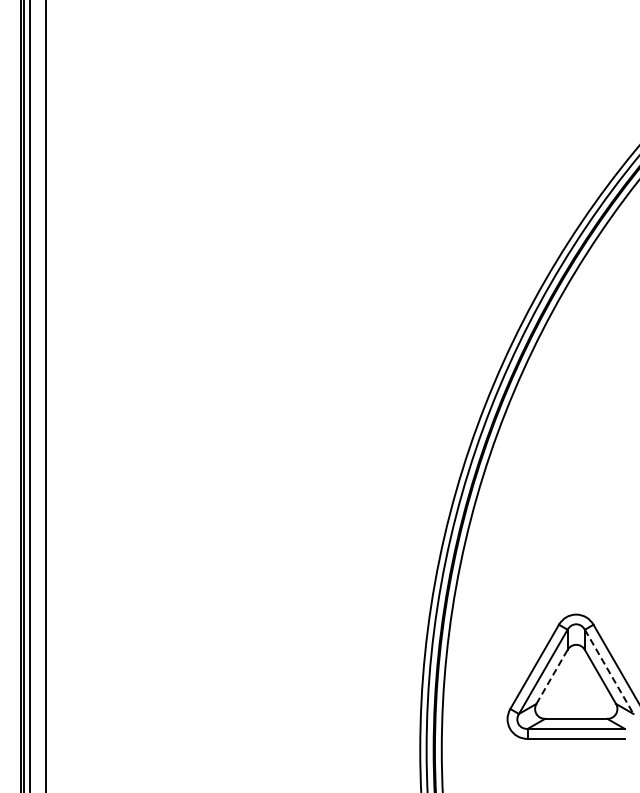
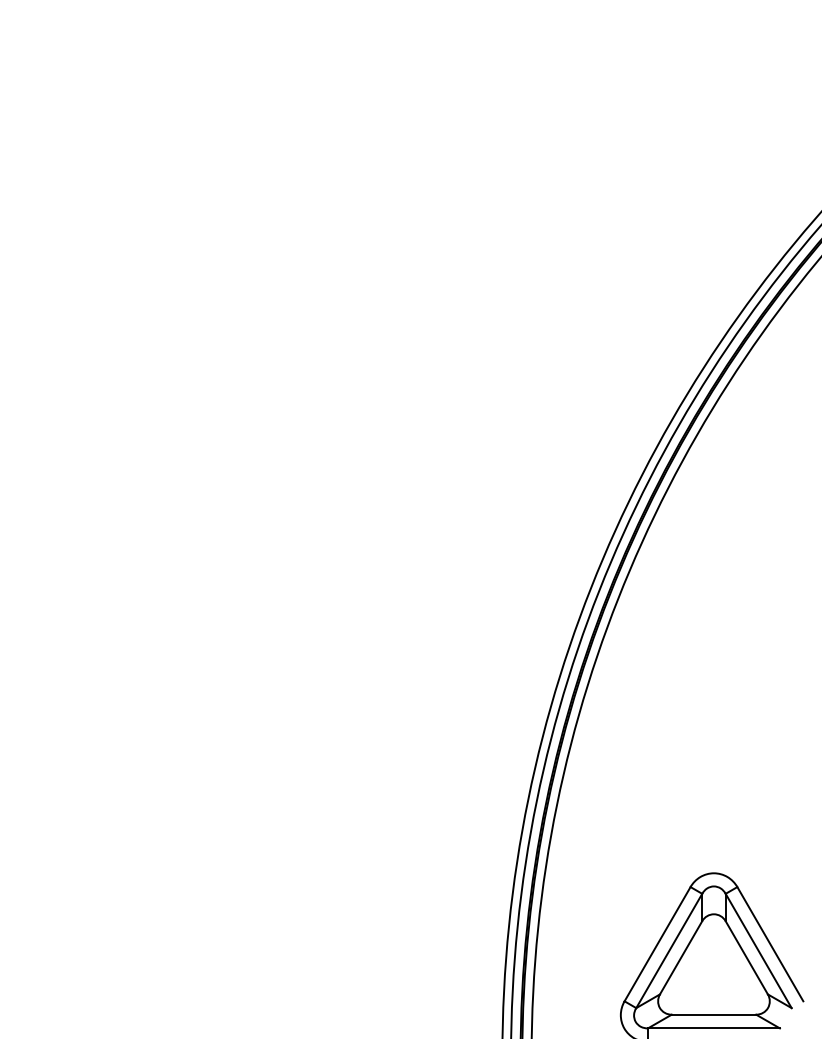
line: (609, 671) -> (759, 950), dashed -> solid
line: (552, 676) -> (681, 957), dashed -> solid

